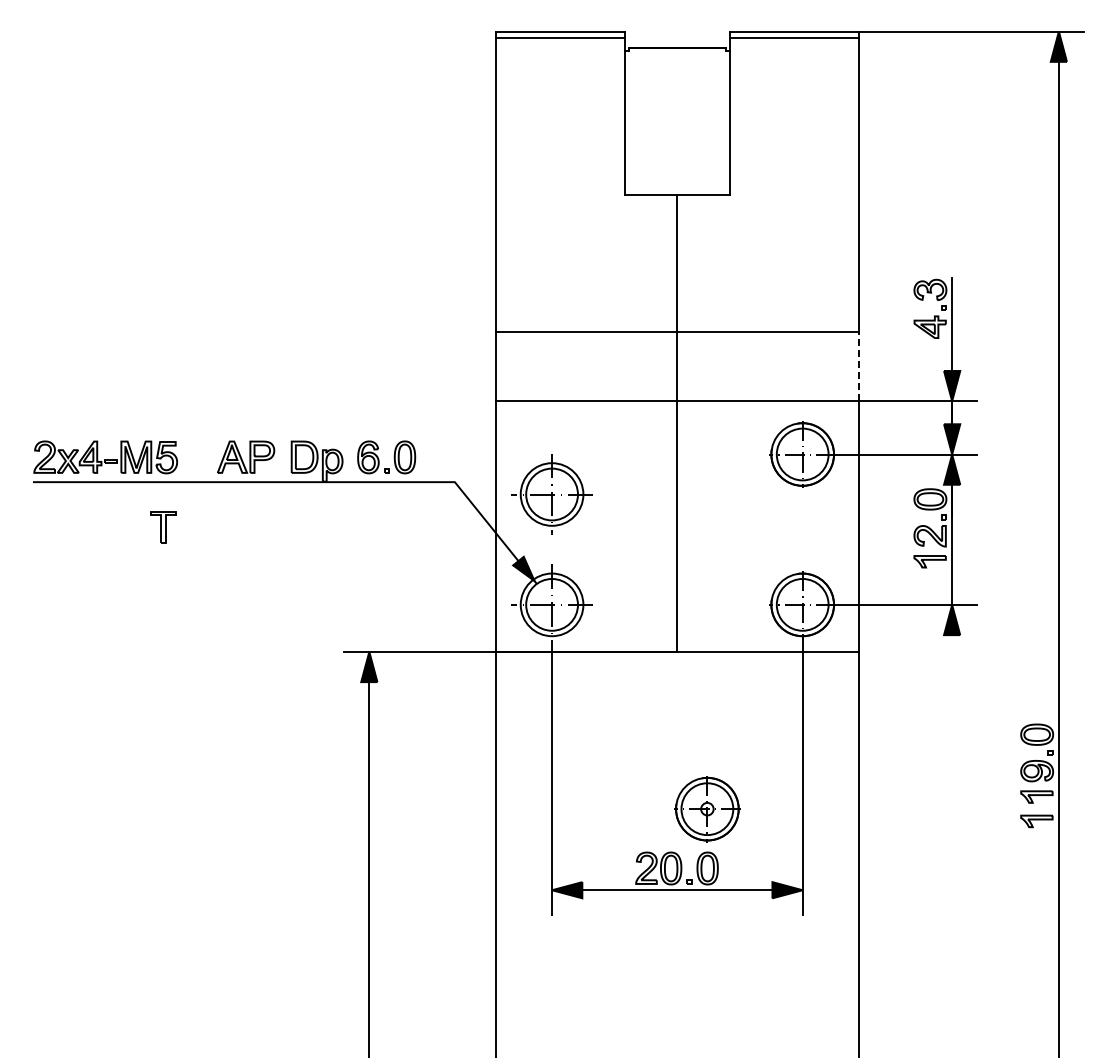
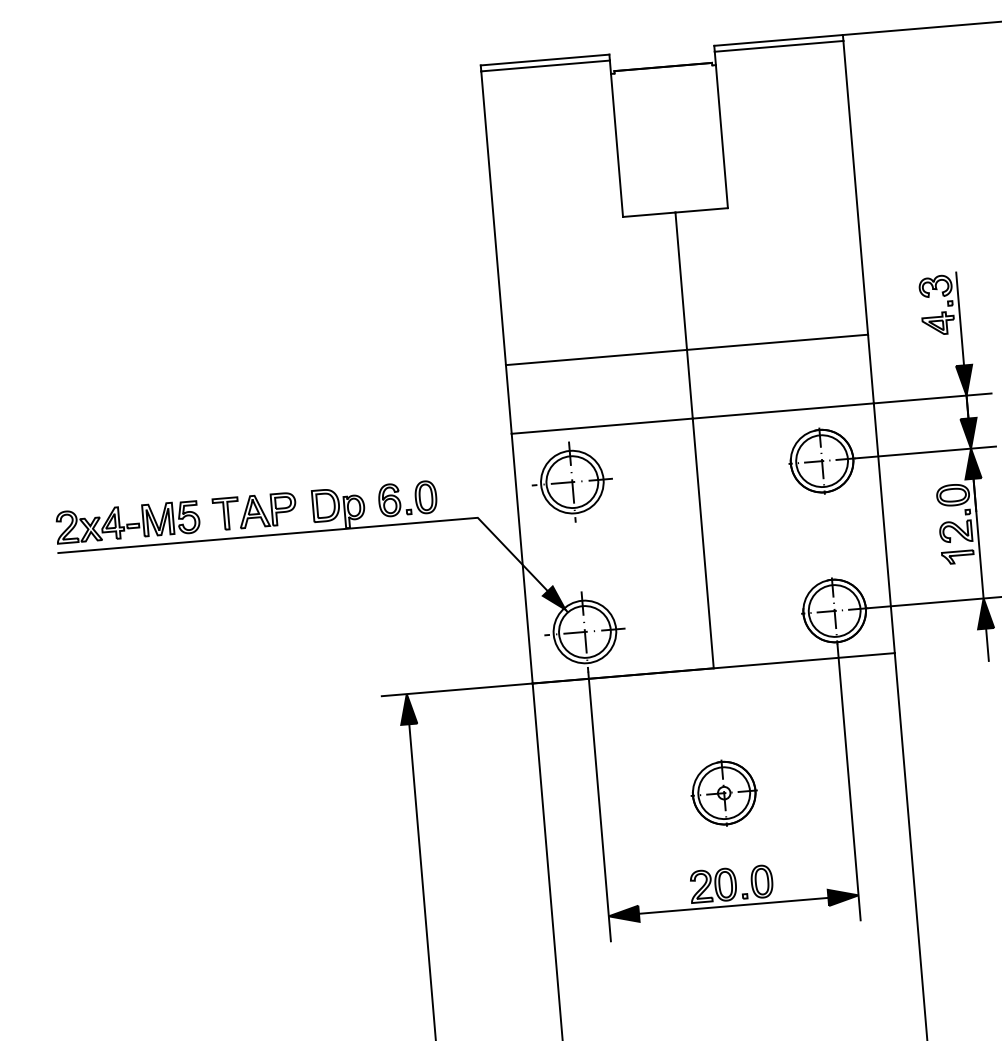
line: (859, 366) -> (871, 368), dashed -> solid
part: (551, 494) -> (571, 482), moved
part: (163, 527) -> (226, 514), moved
line: (952, 651) -> (987, 644), added
part: (707, 809) -> (724, 793), moved

